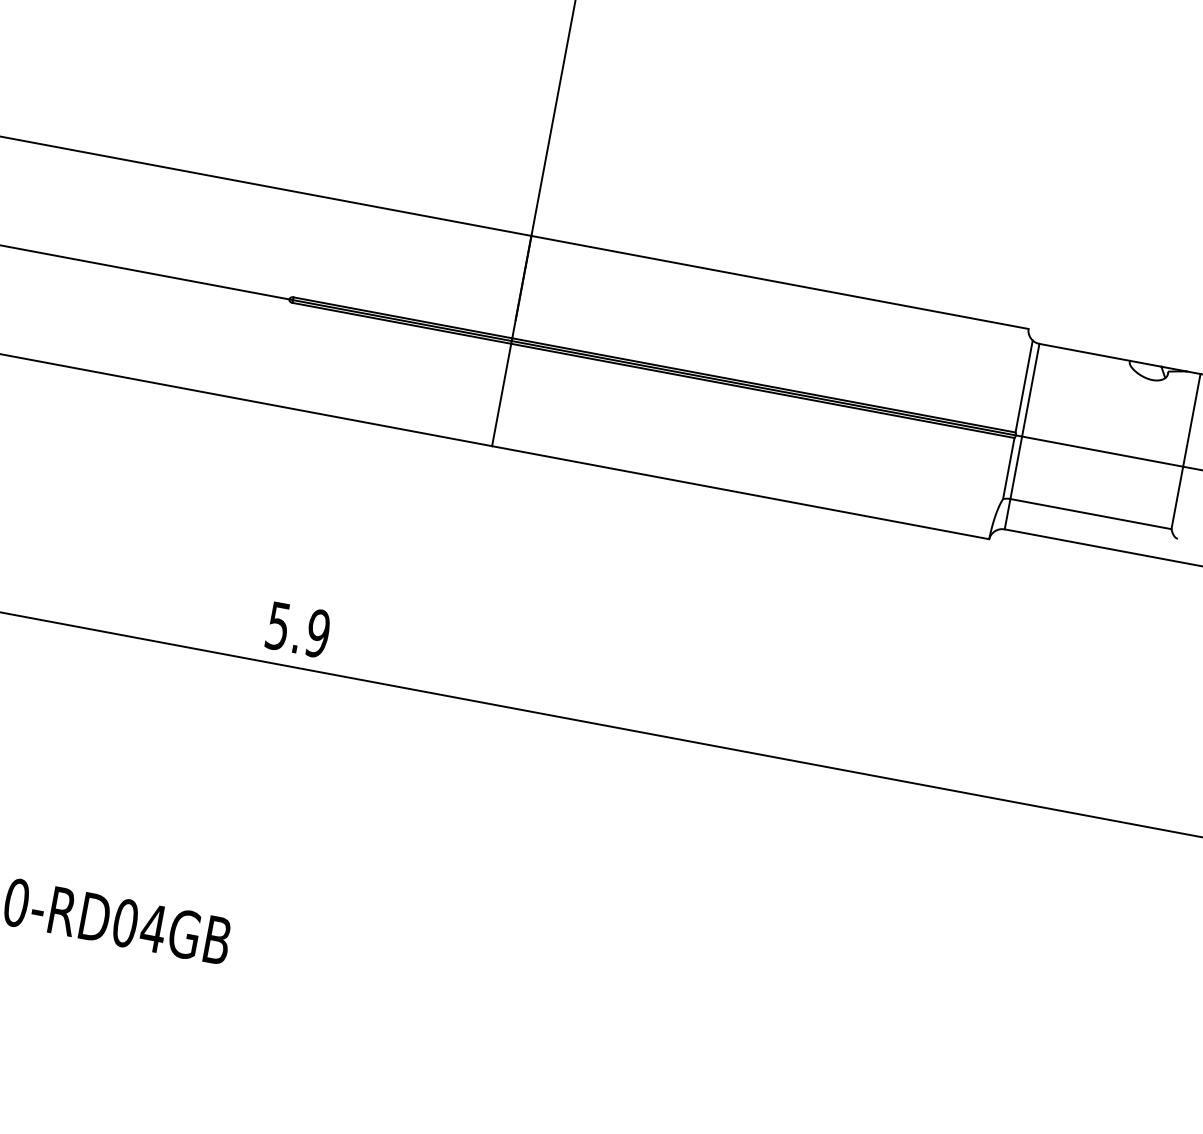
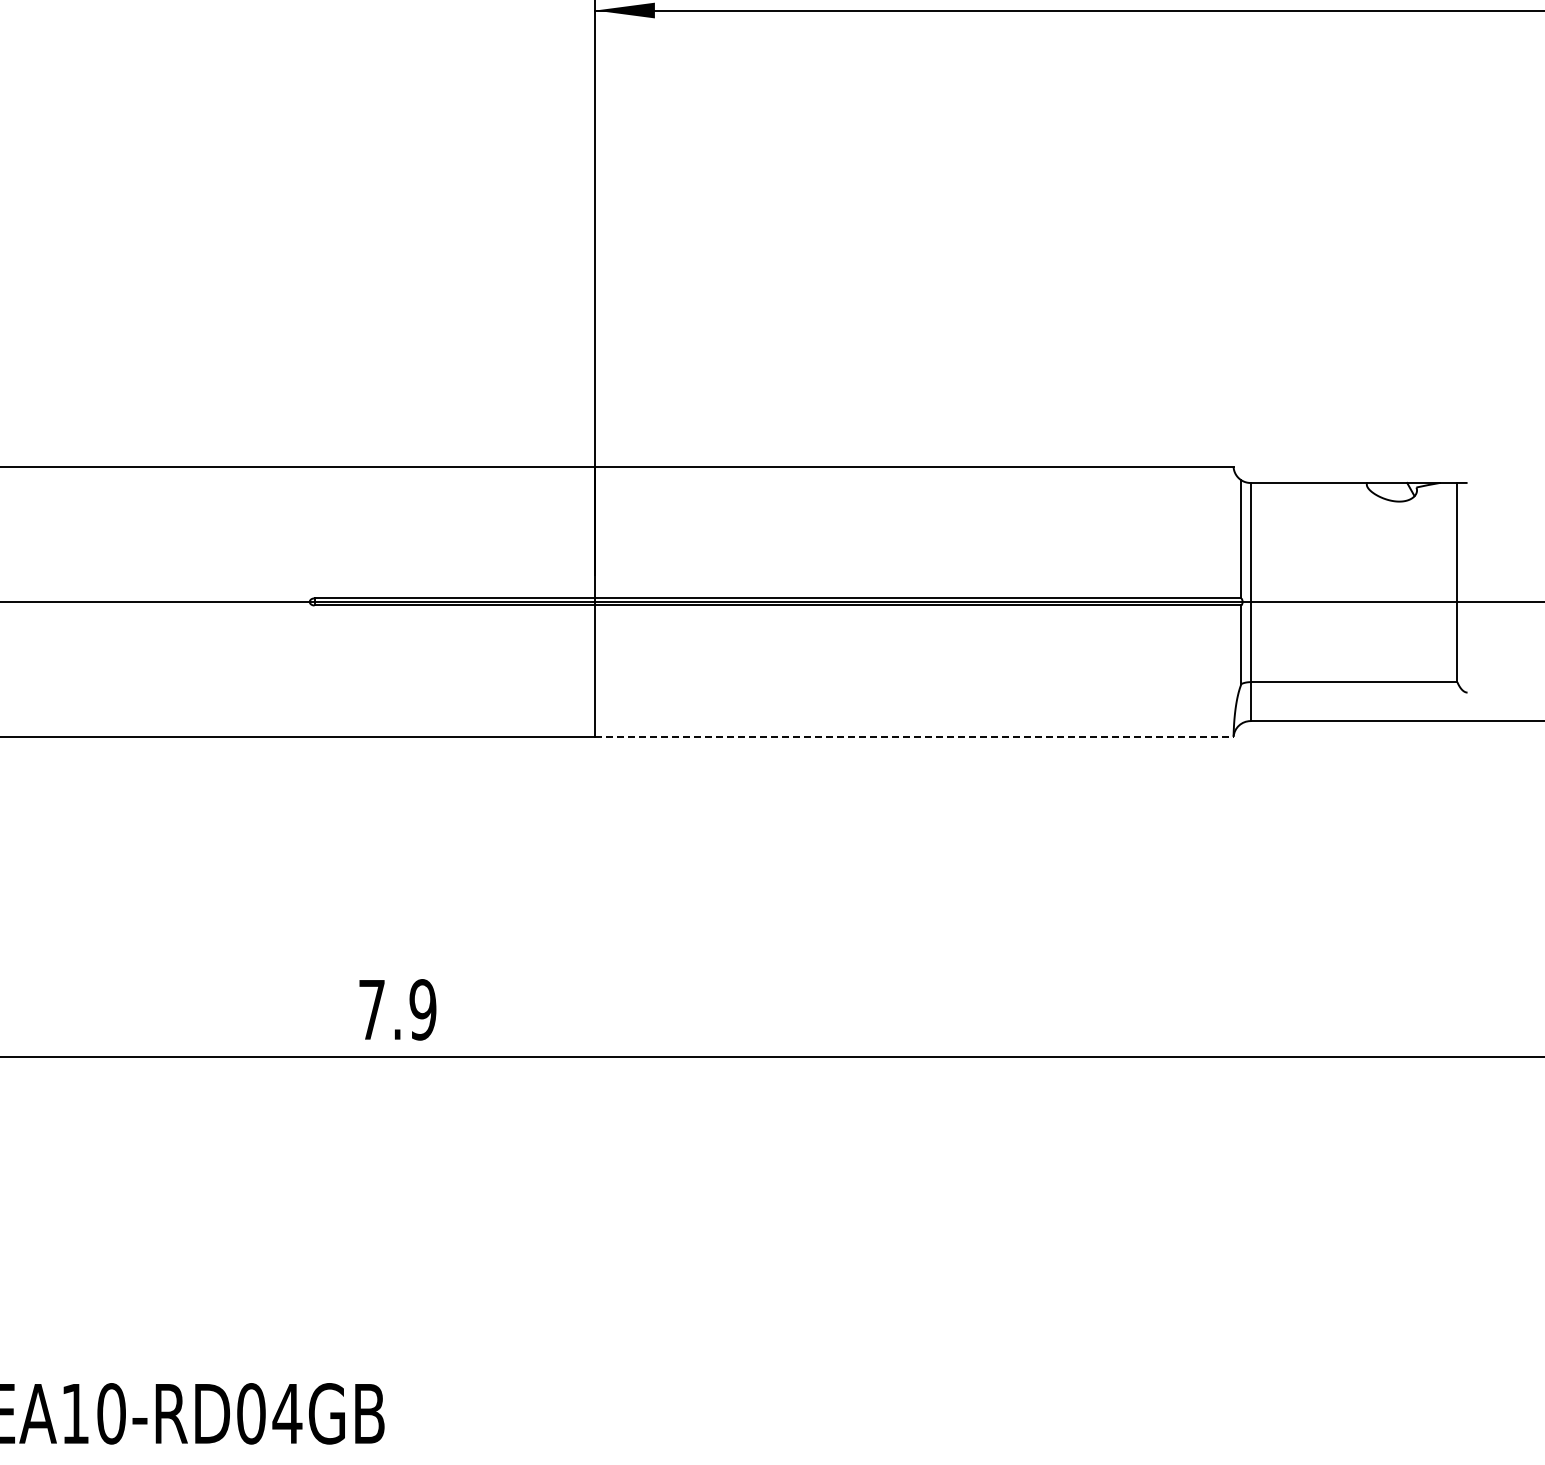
line: (740, 492) -> (914, 736), solid -> dashed
text: (277, 626) -> (371, 1010), 5.9 -> 7.9

